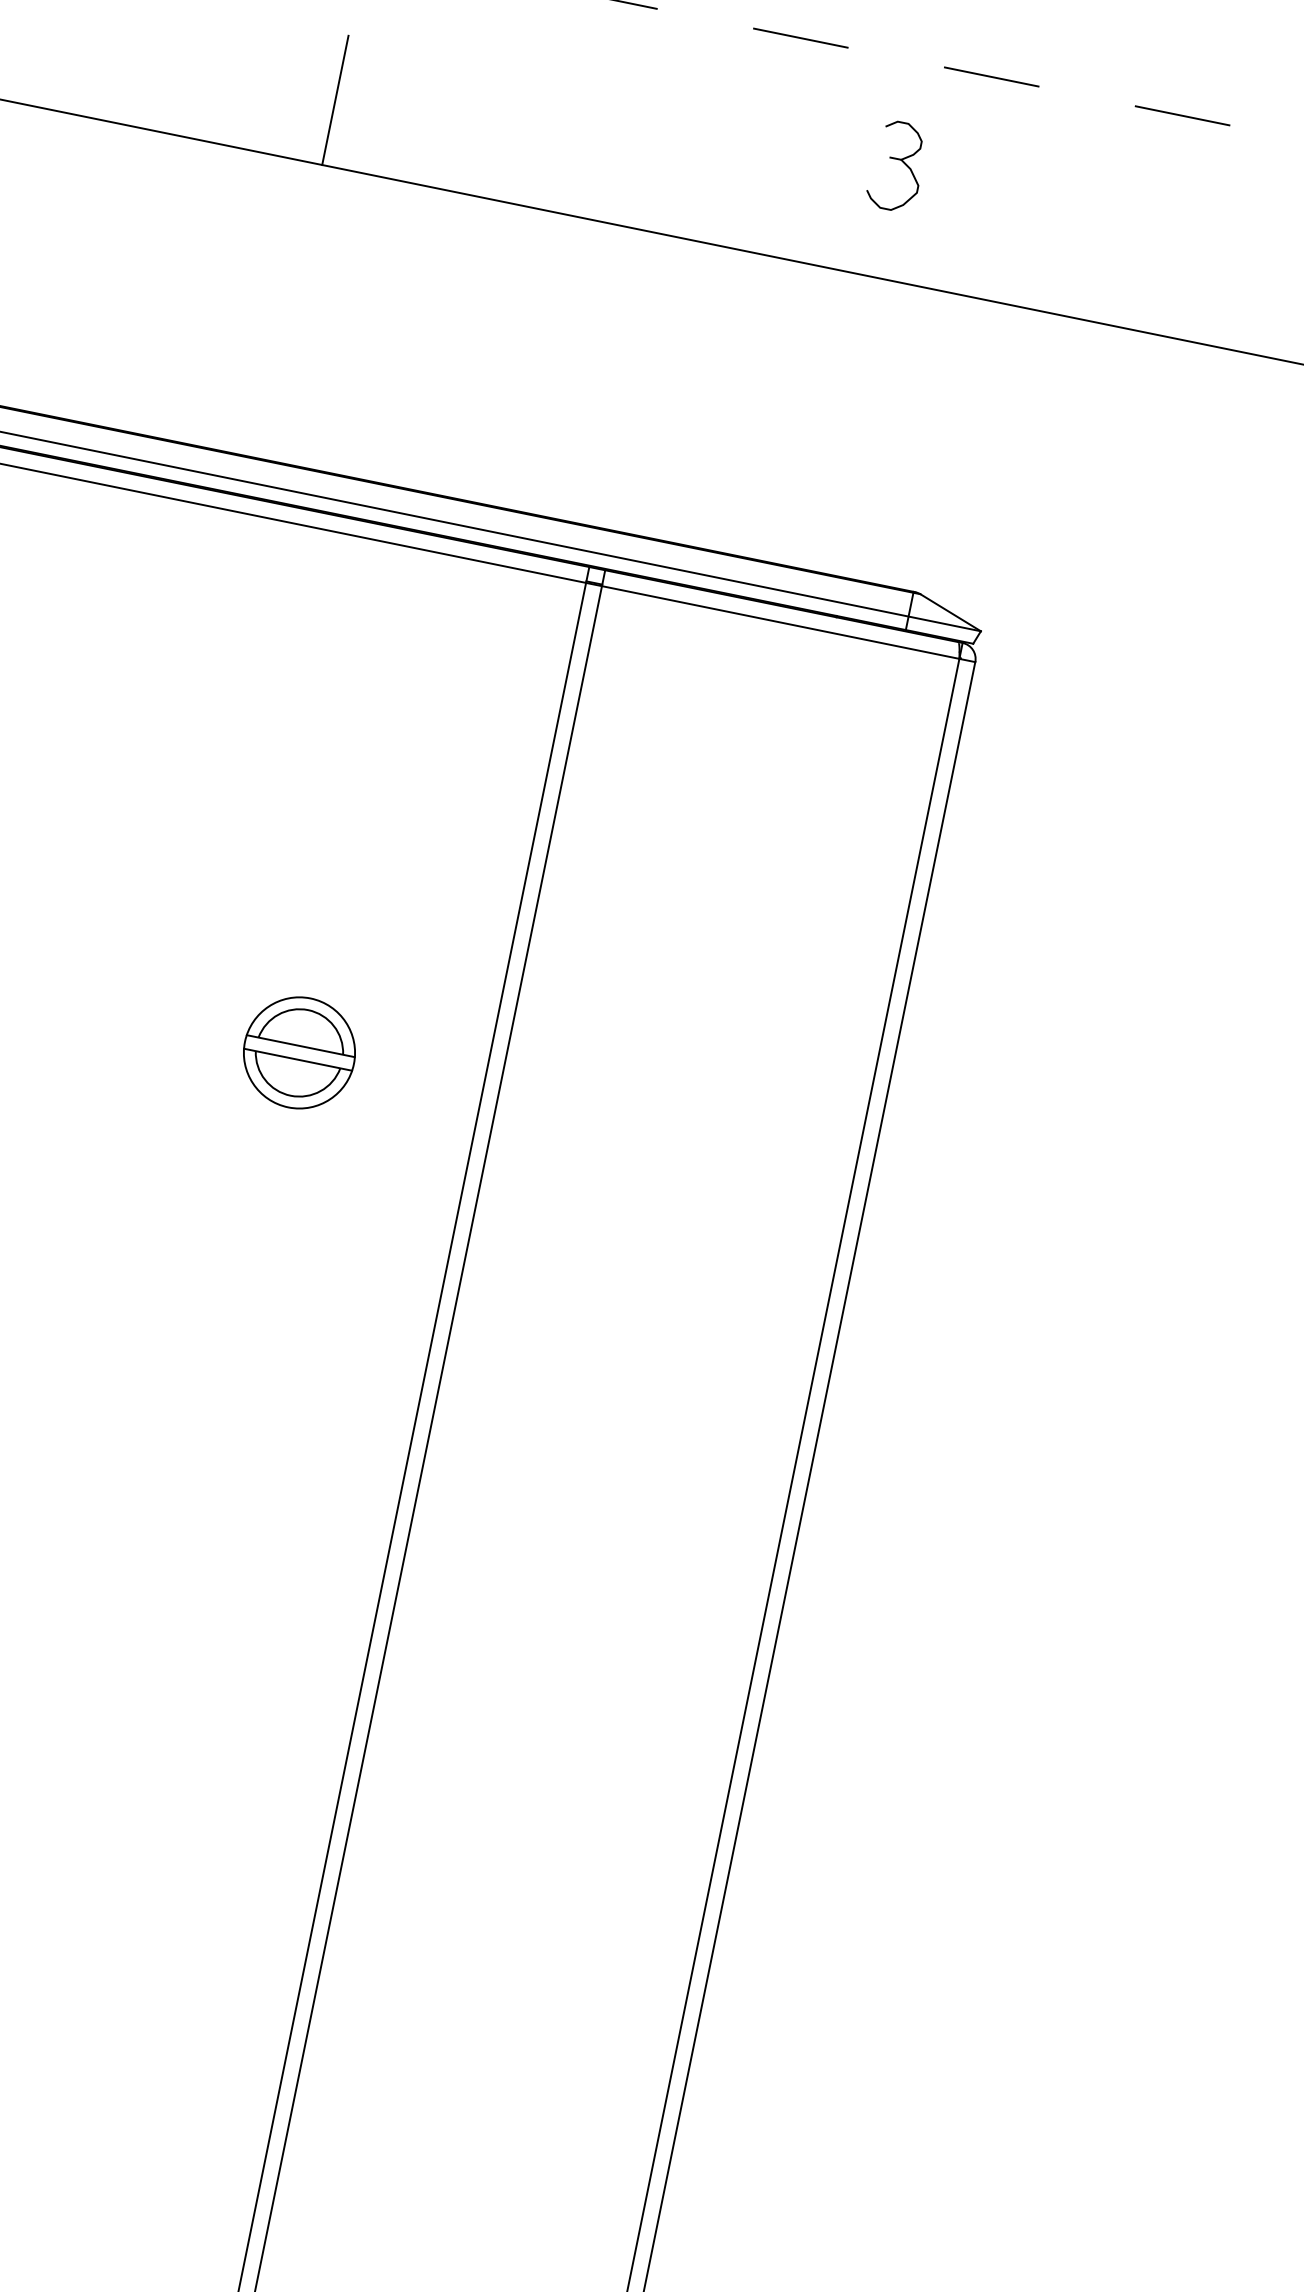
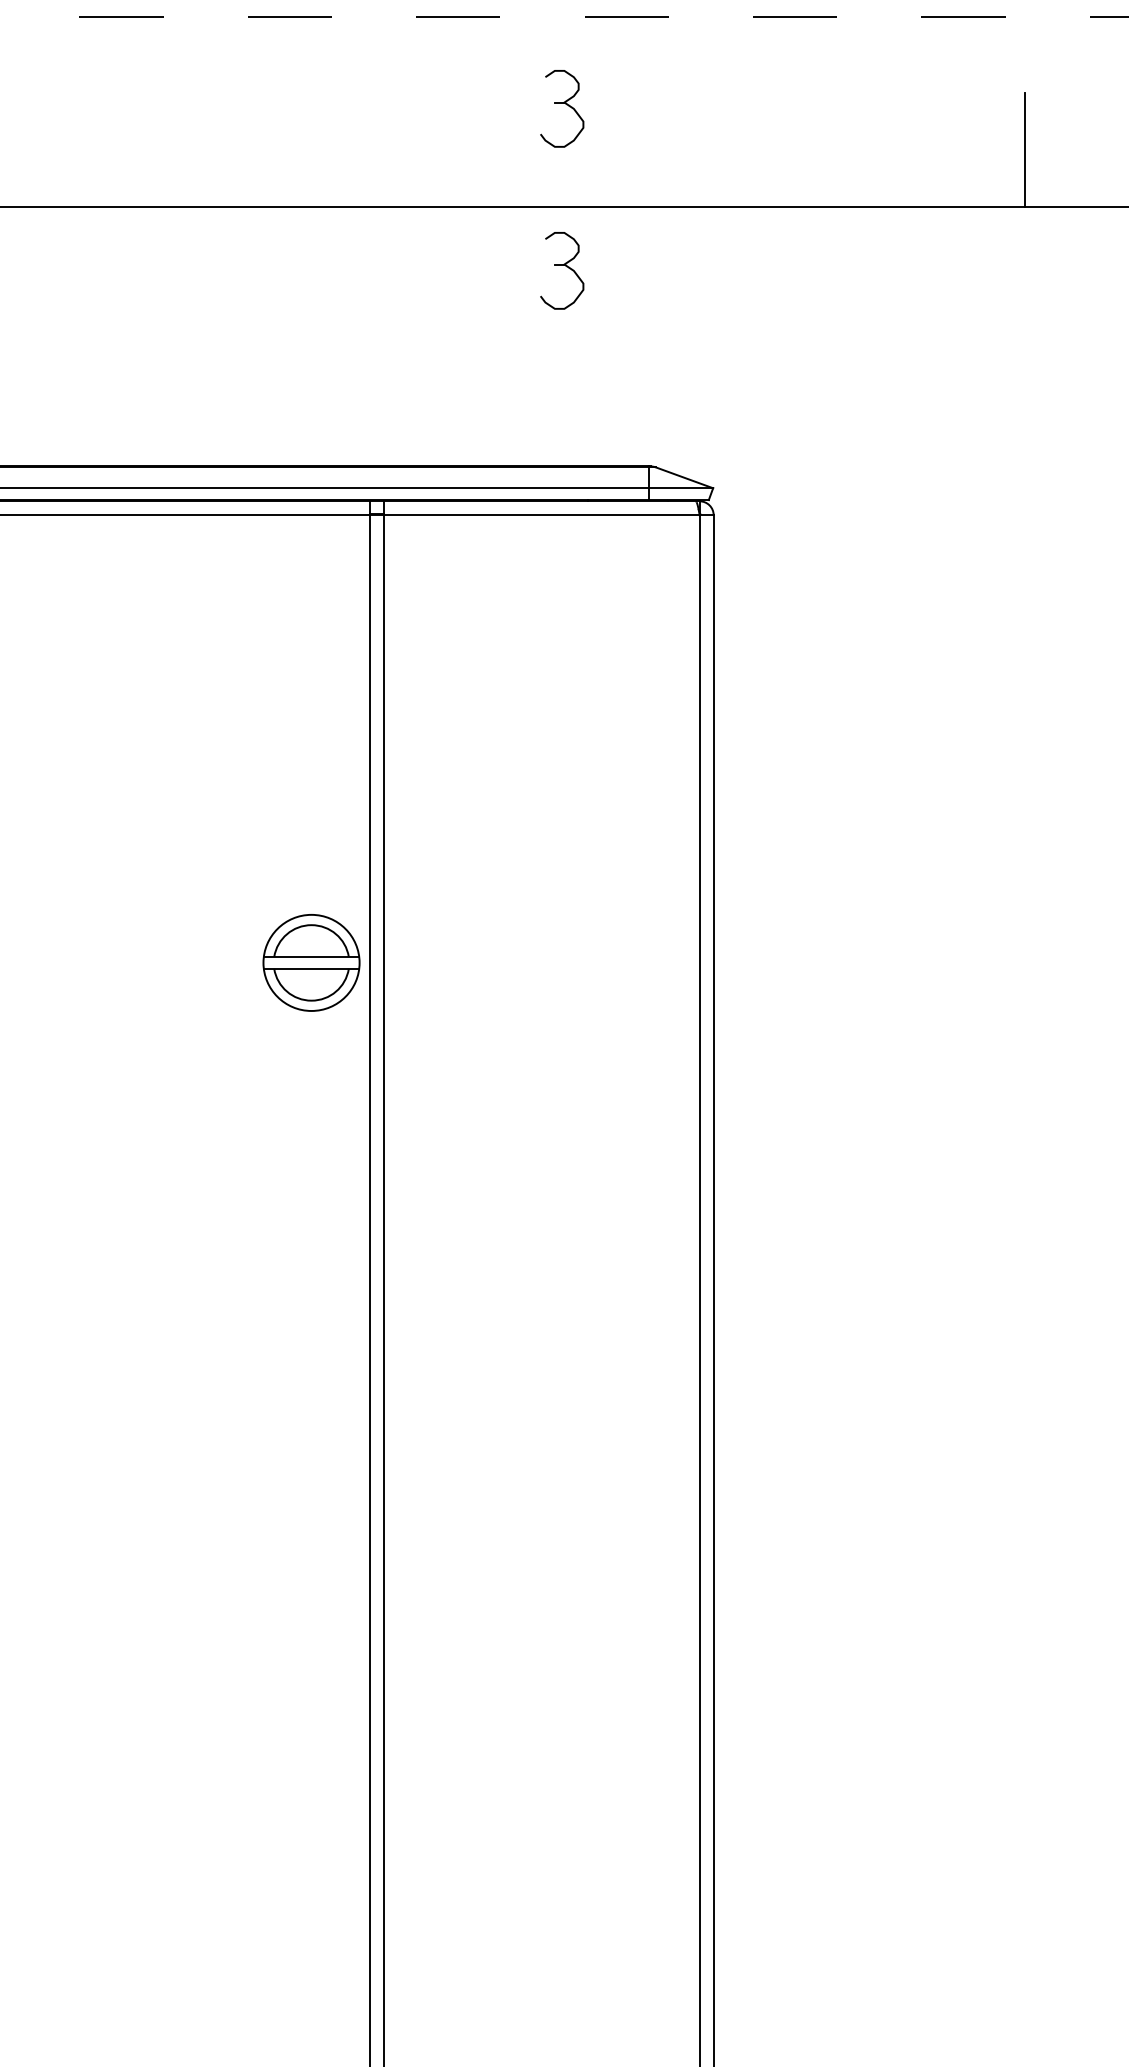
line: (335, 100) -> (74, 149), removed
part: (860, 349) -> (562, 270), added
part: (299, 1052) -> (311, 962), moved

